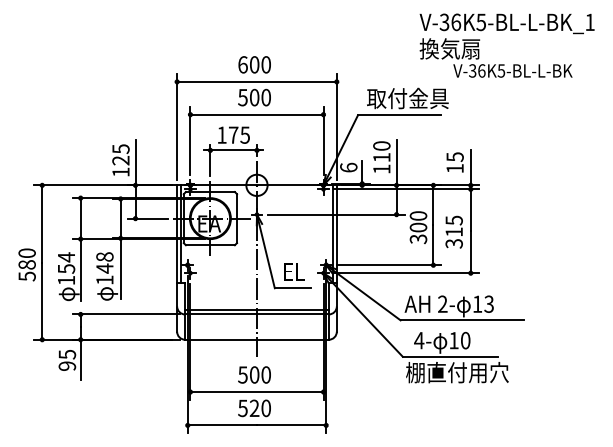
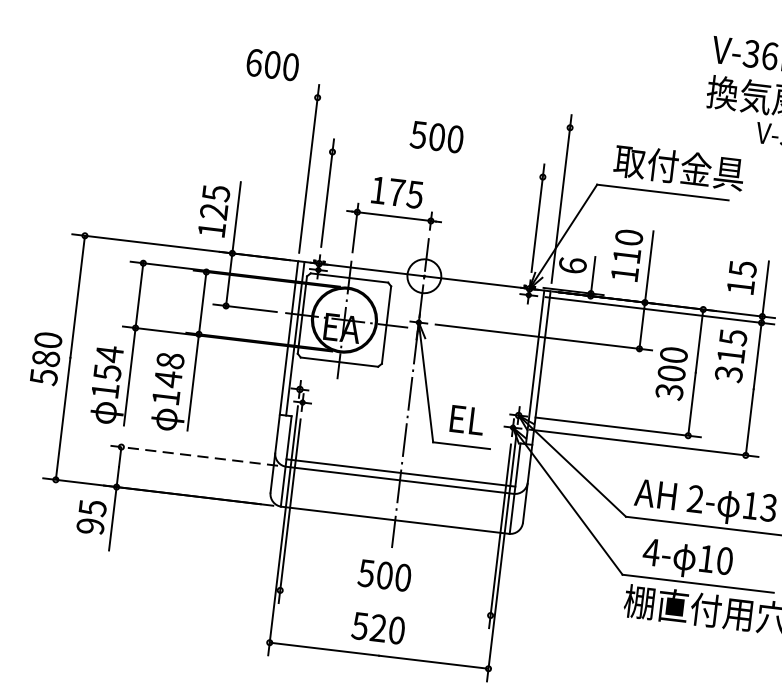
text: (254, 64) -> (272, 64), moved
line: (256, 81) -> (443, 111), removed
line: (256, 114) -> (436, 164), removed
text: (453, 231) -> (730, 354), moved
line: (126, 314) -> (193, 455), solid -> dashed
line: (256, 392) -> (384, 603), removed

